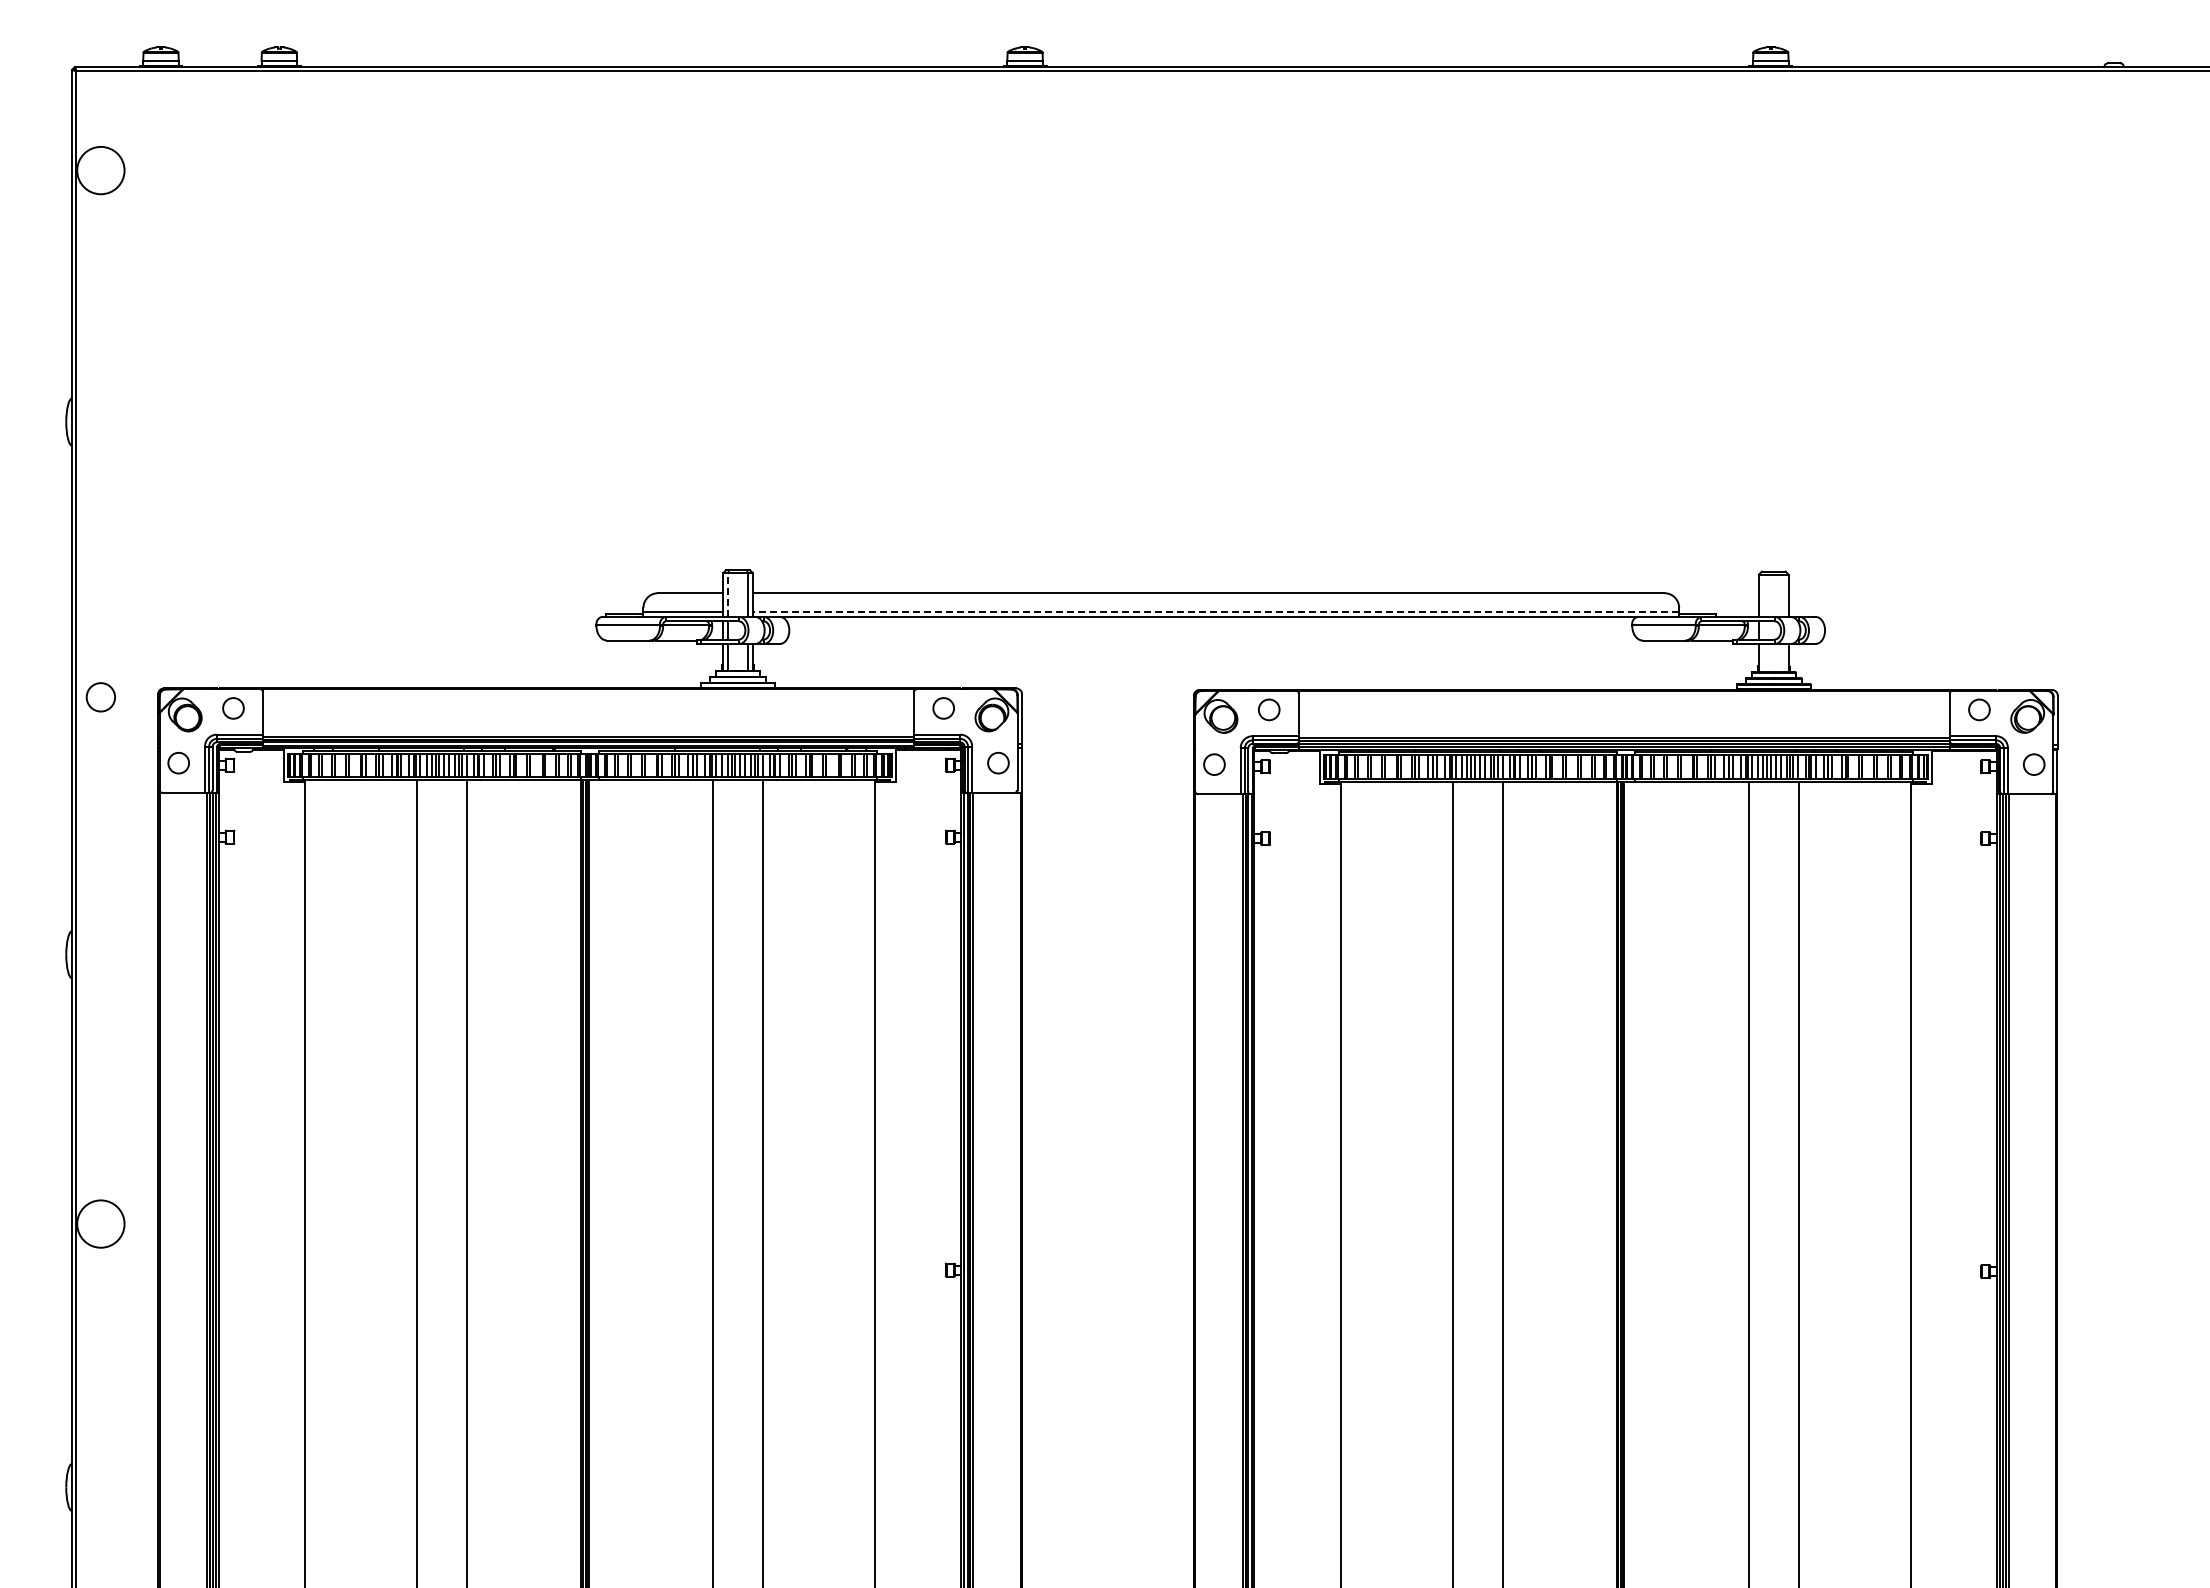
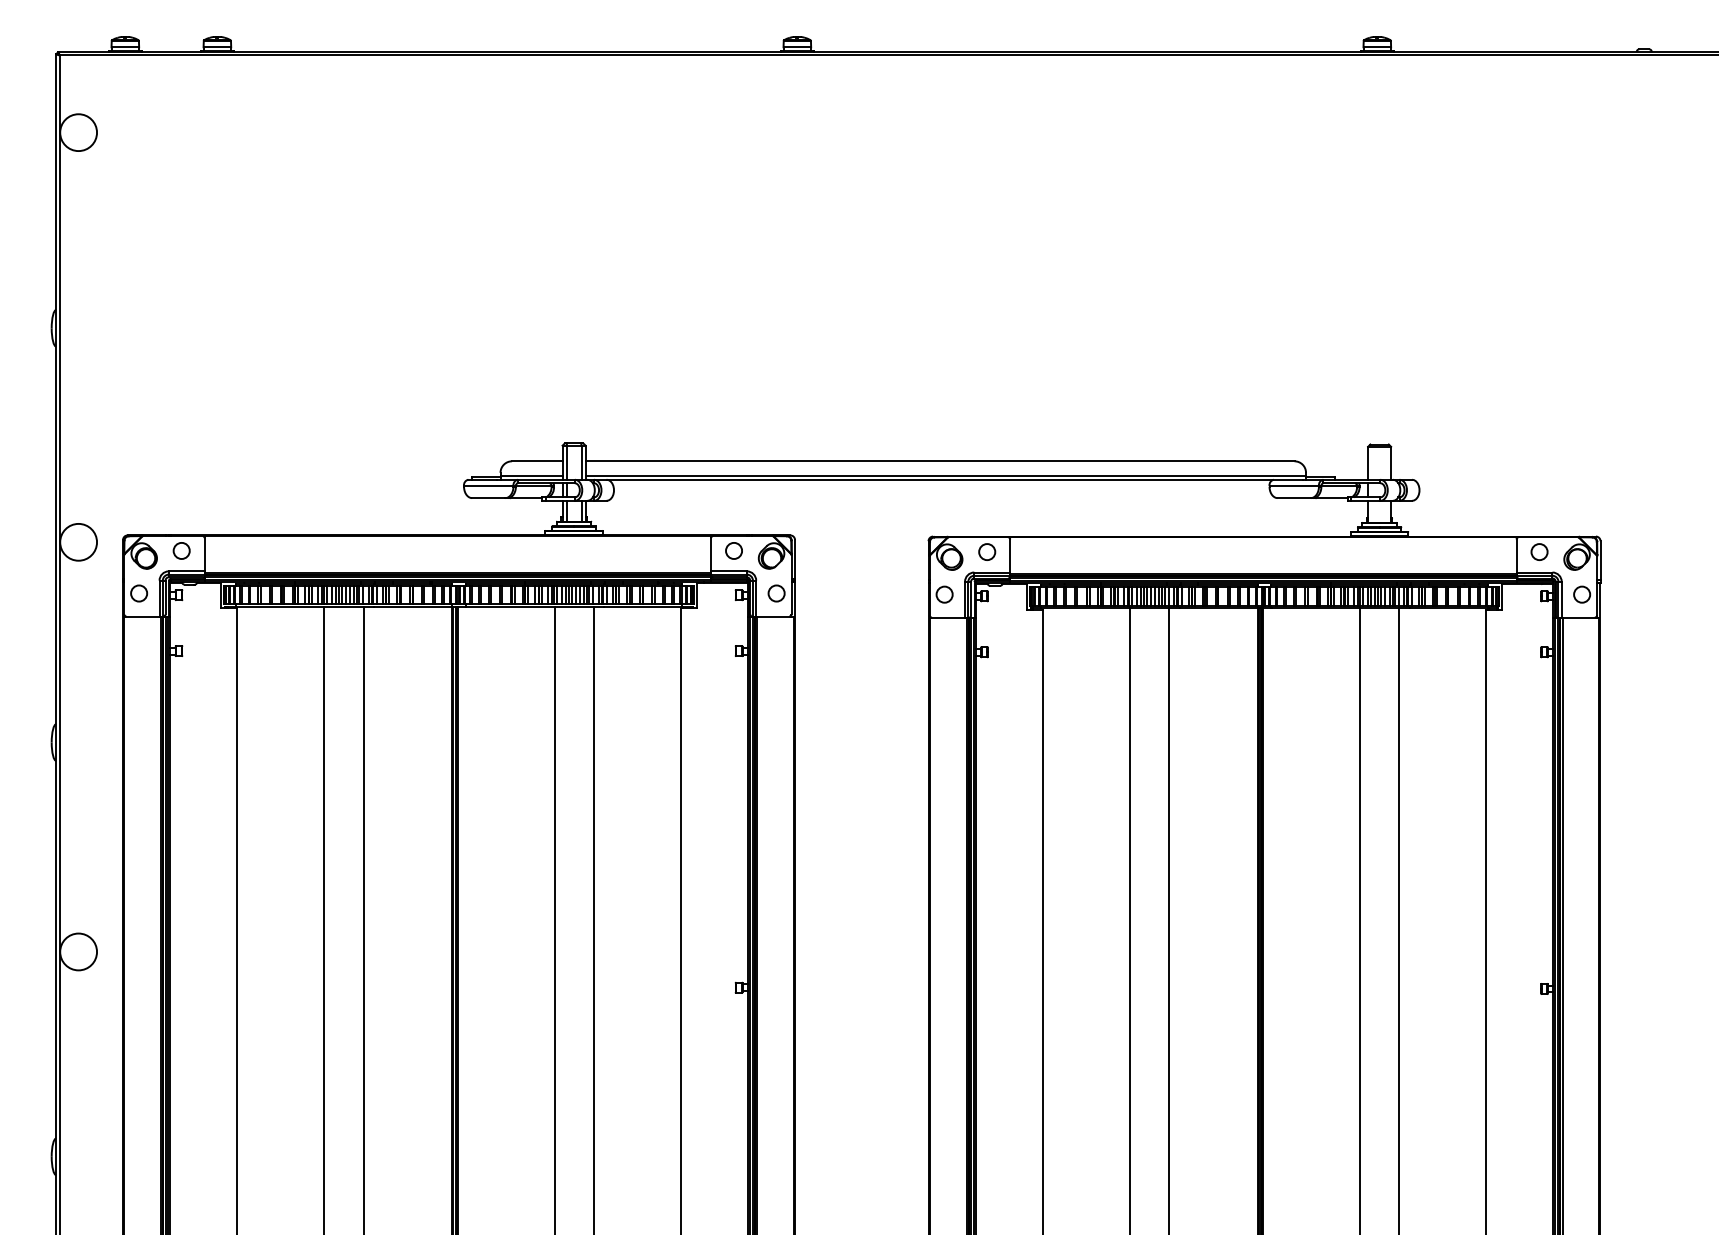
line: (728, 594) -> (566, 462), dashed -> solid
line: (1215, 611) -> (945, 475), dashed -> solid
circle: (100, 697) -> (78, 542), size x1.67

